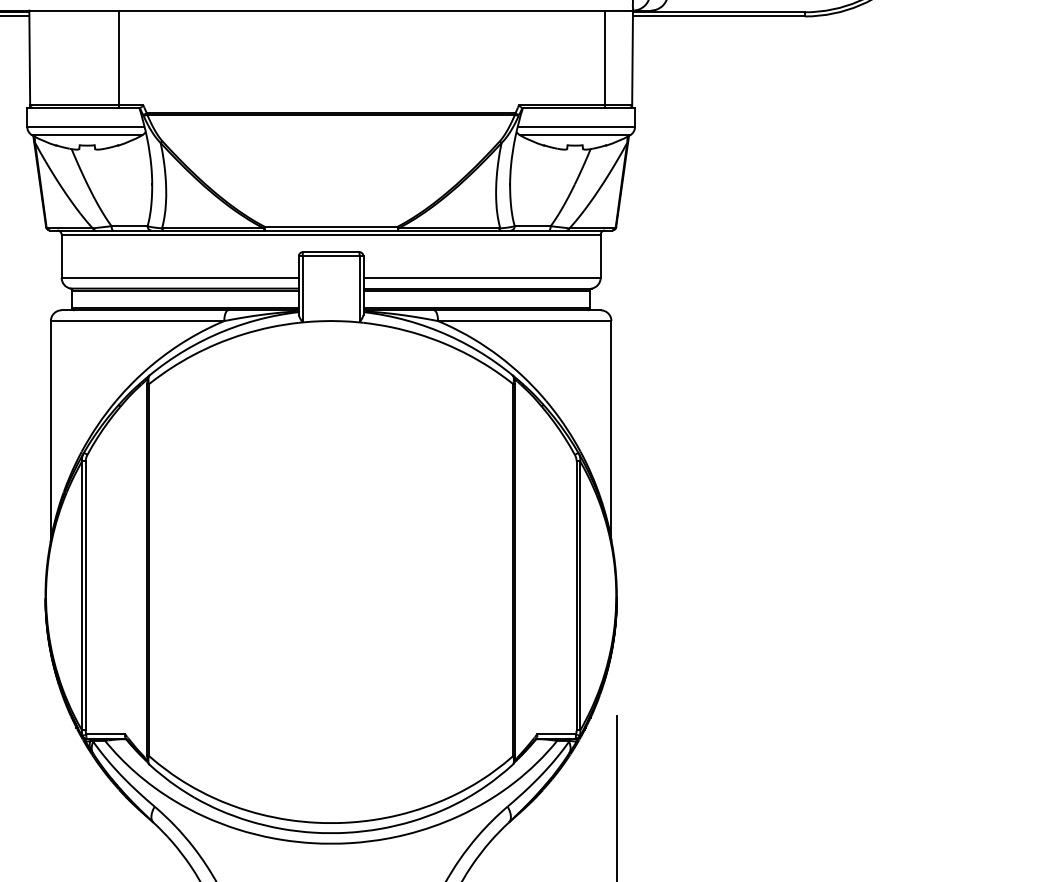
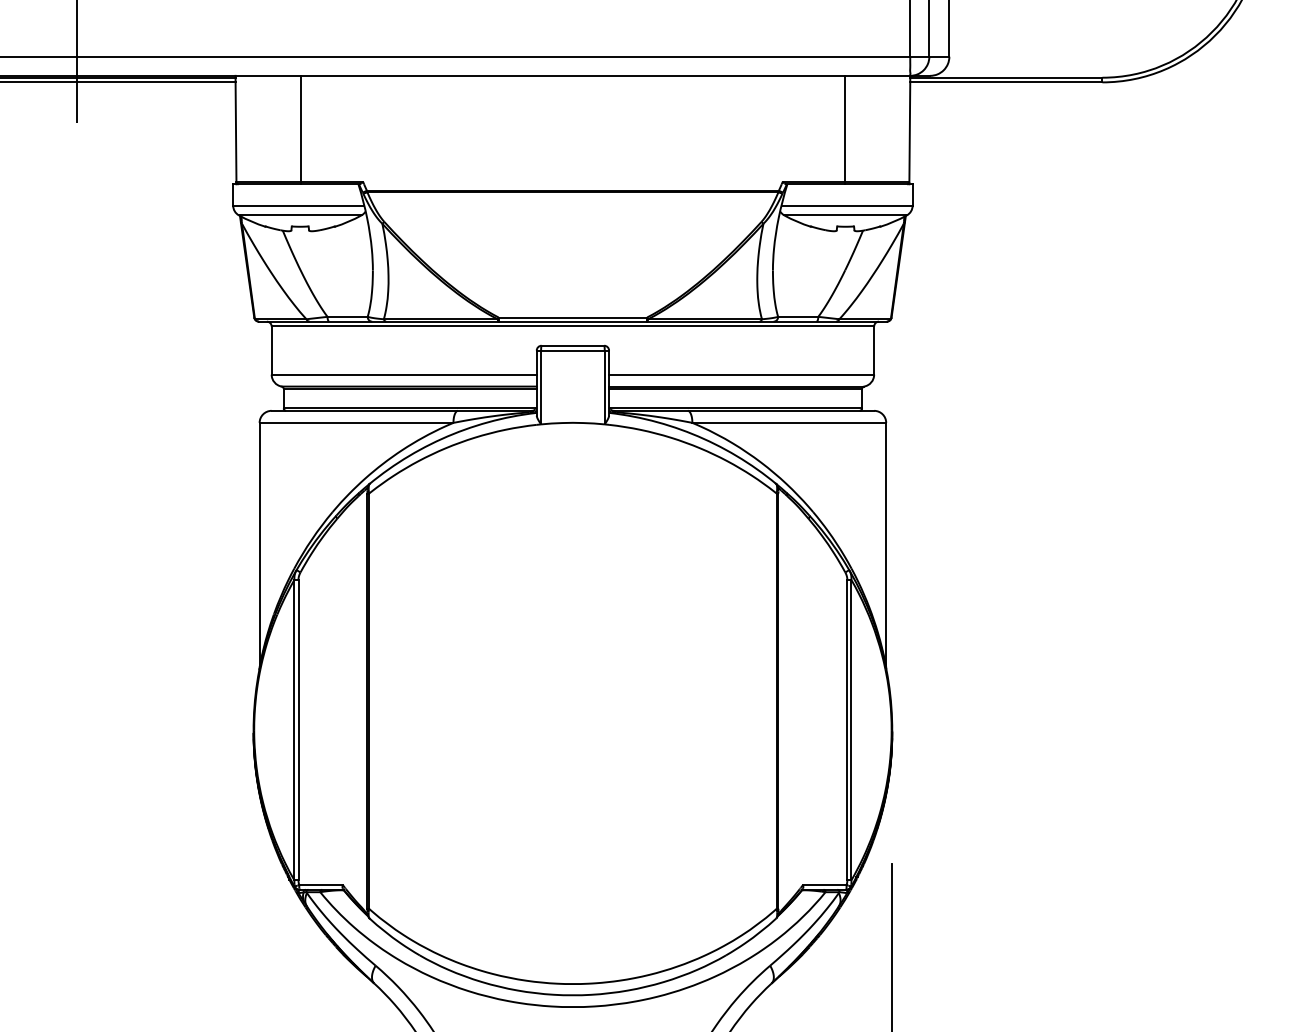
line: (118, 58) -> (300, 129), moved
line: (605, 58) -> (845, 129), moved

